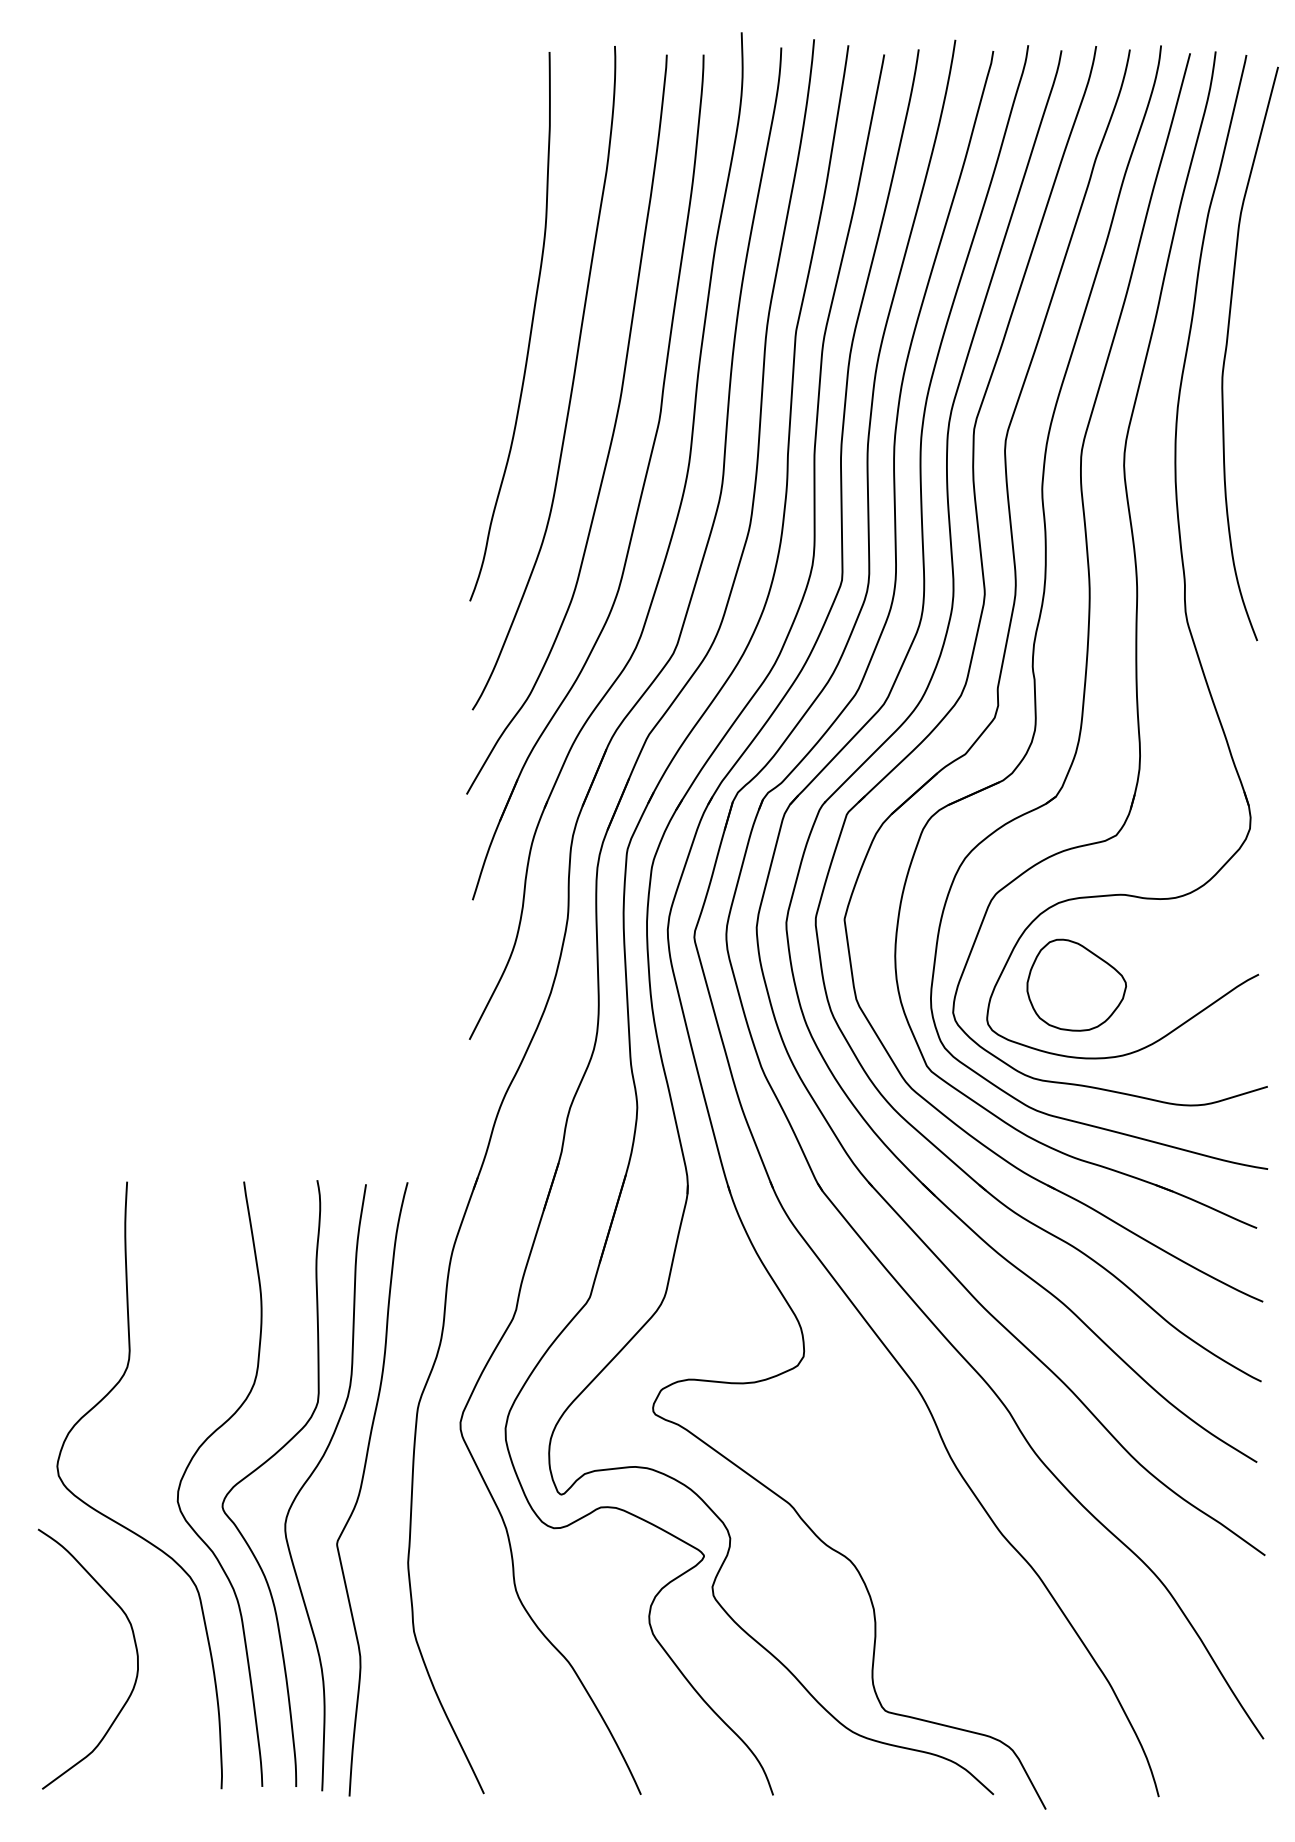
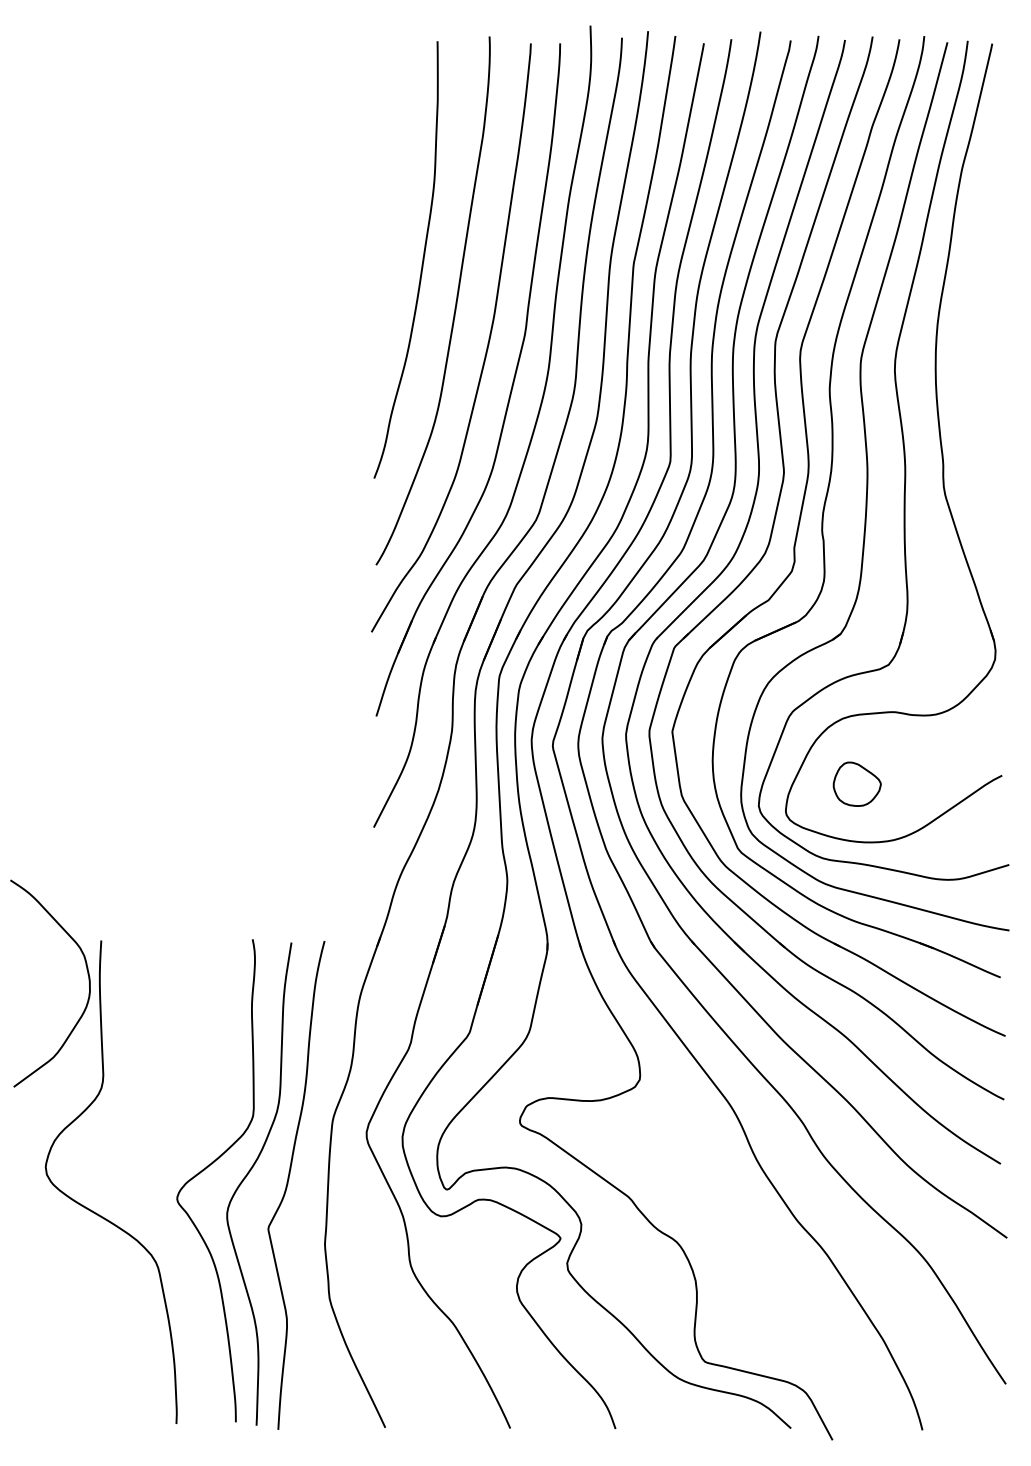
curve: (1227, 347) -> (977, 276), removed
part: (1077, 985) -> (857, 784), size x0.6
curve: (187, 1469) -> (149, 1169), removed
curve: (136, 1656) -> (88, 981), moved

